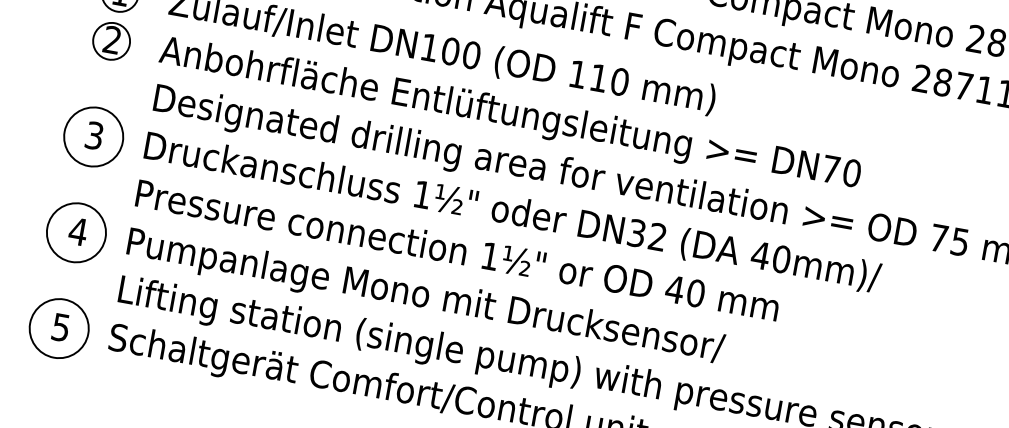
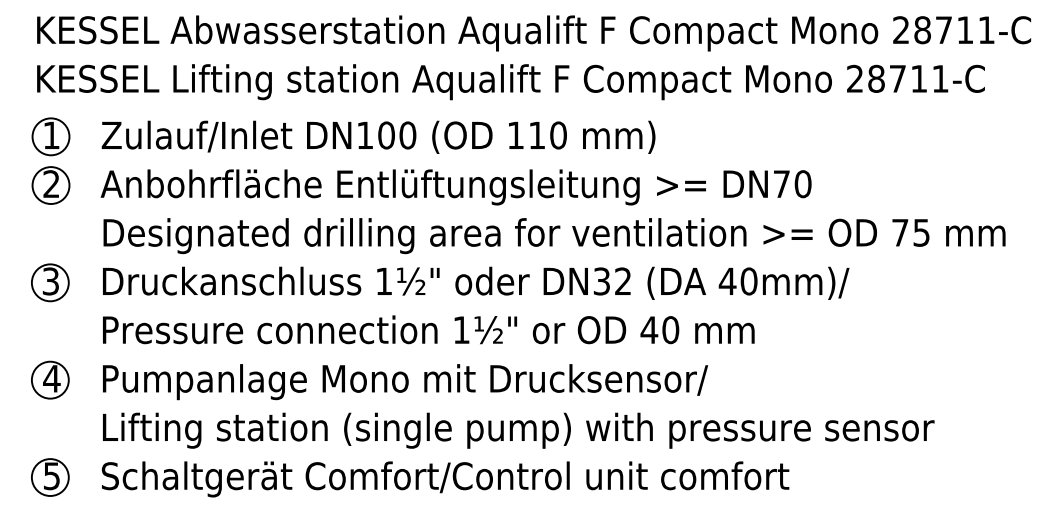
circle: (92, 136) -> (49, 282), size x0.62
circle: (75, 231) -> (49, 379), size x0.62
circle: (58, 328) -> (49, 477), size x0.62

